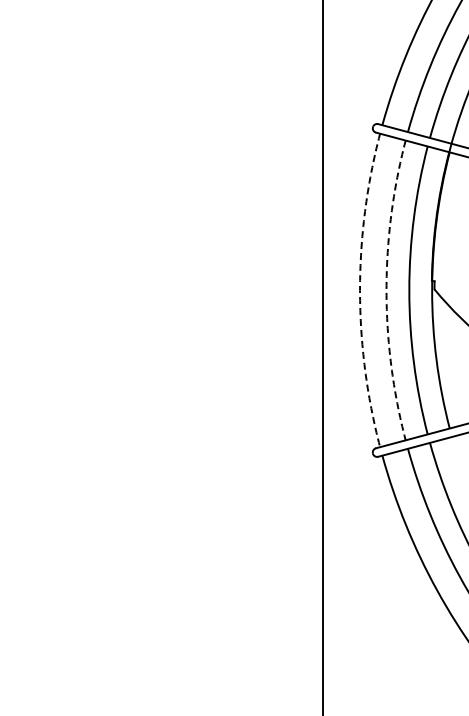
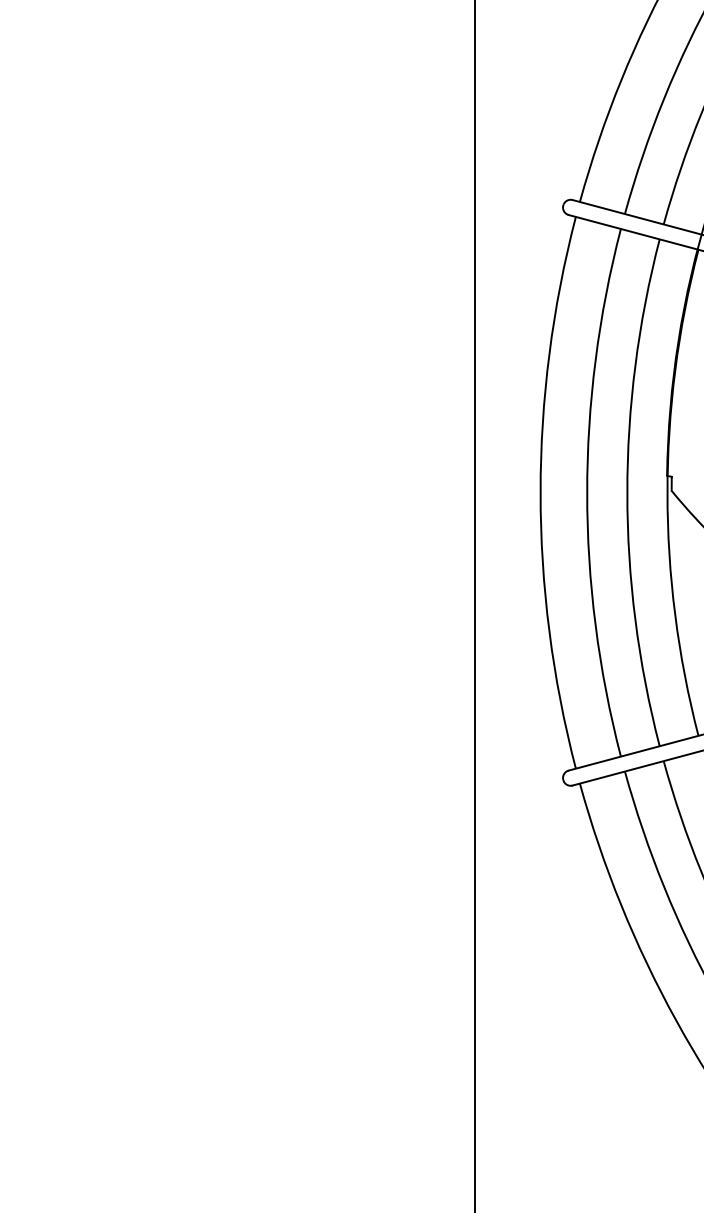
arc: (360, 290) -> (541, 492), dashed -> solid
arc: (386, 290) -> (587, 492), dashed -> solid

